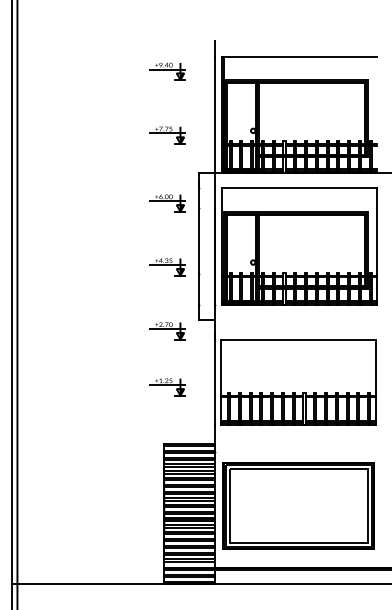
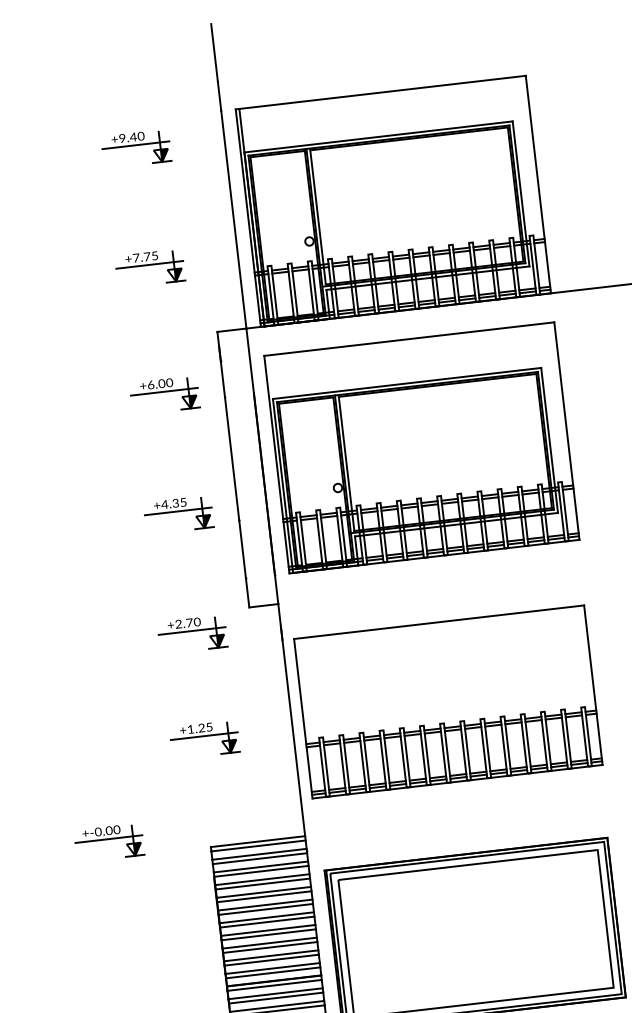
line: (214, 25) -> (214, 52), added
line: (377, 114) -> (538, 183), added
part: (110, 435) -> (108, 842), added

